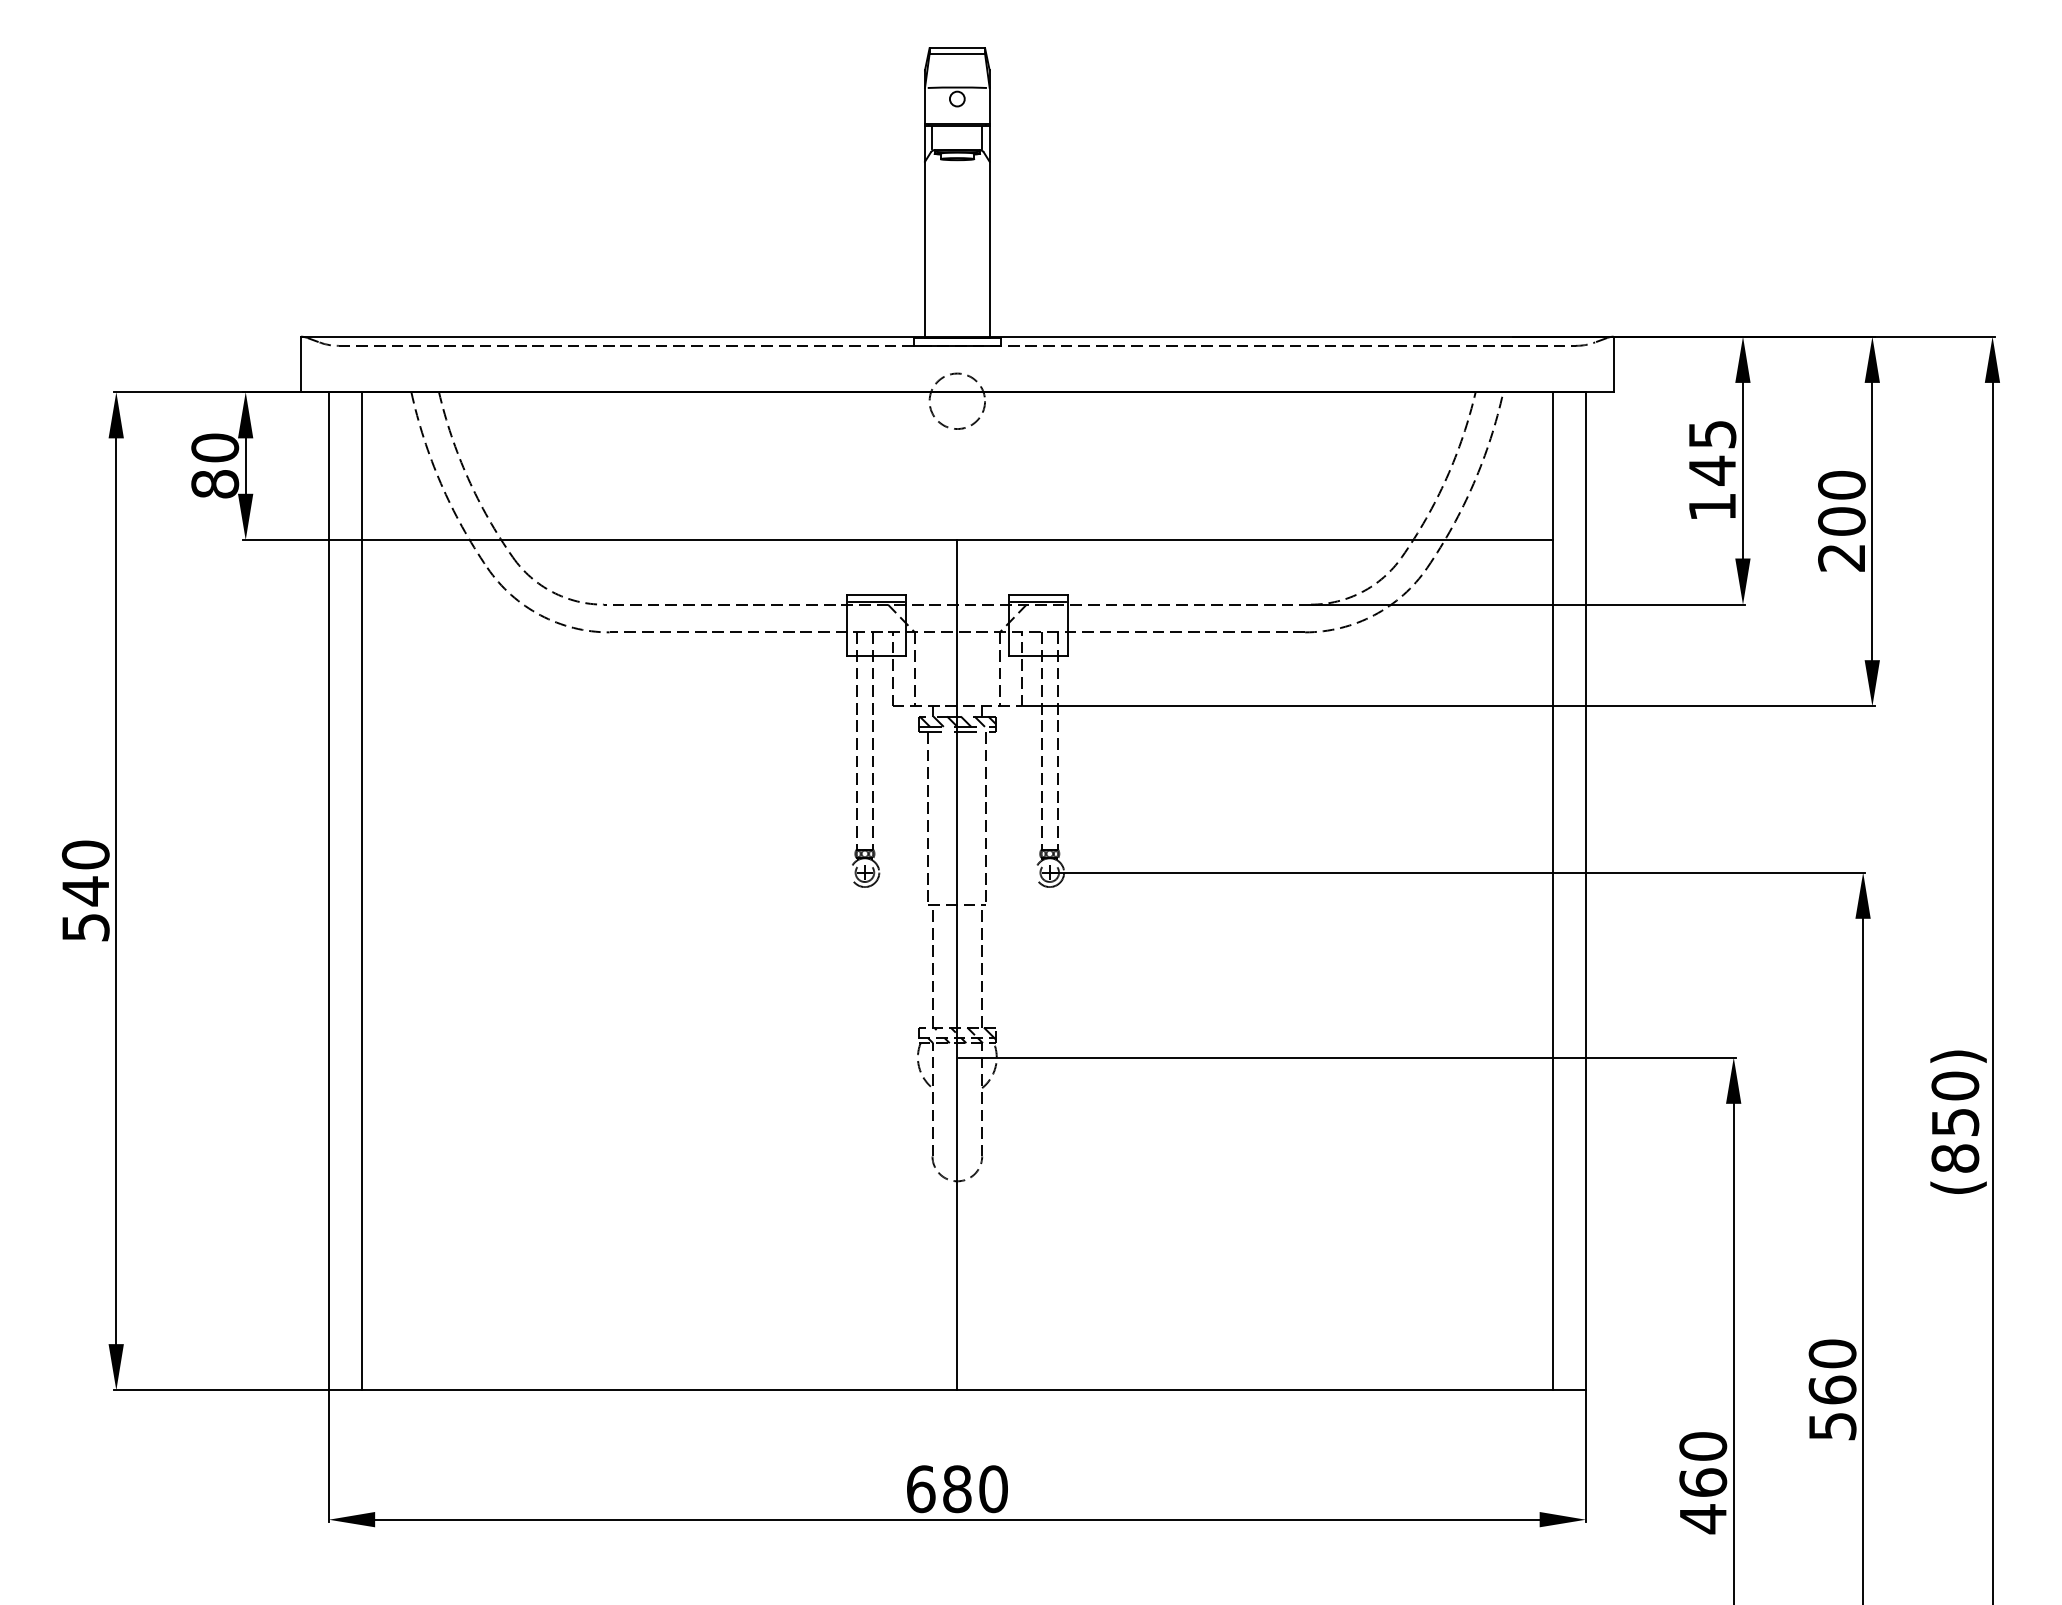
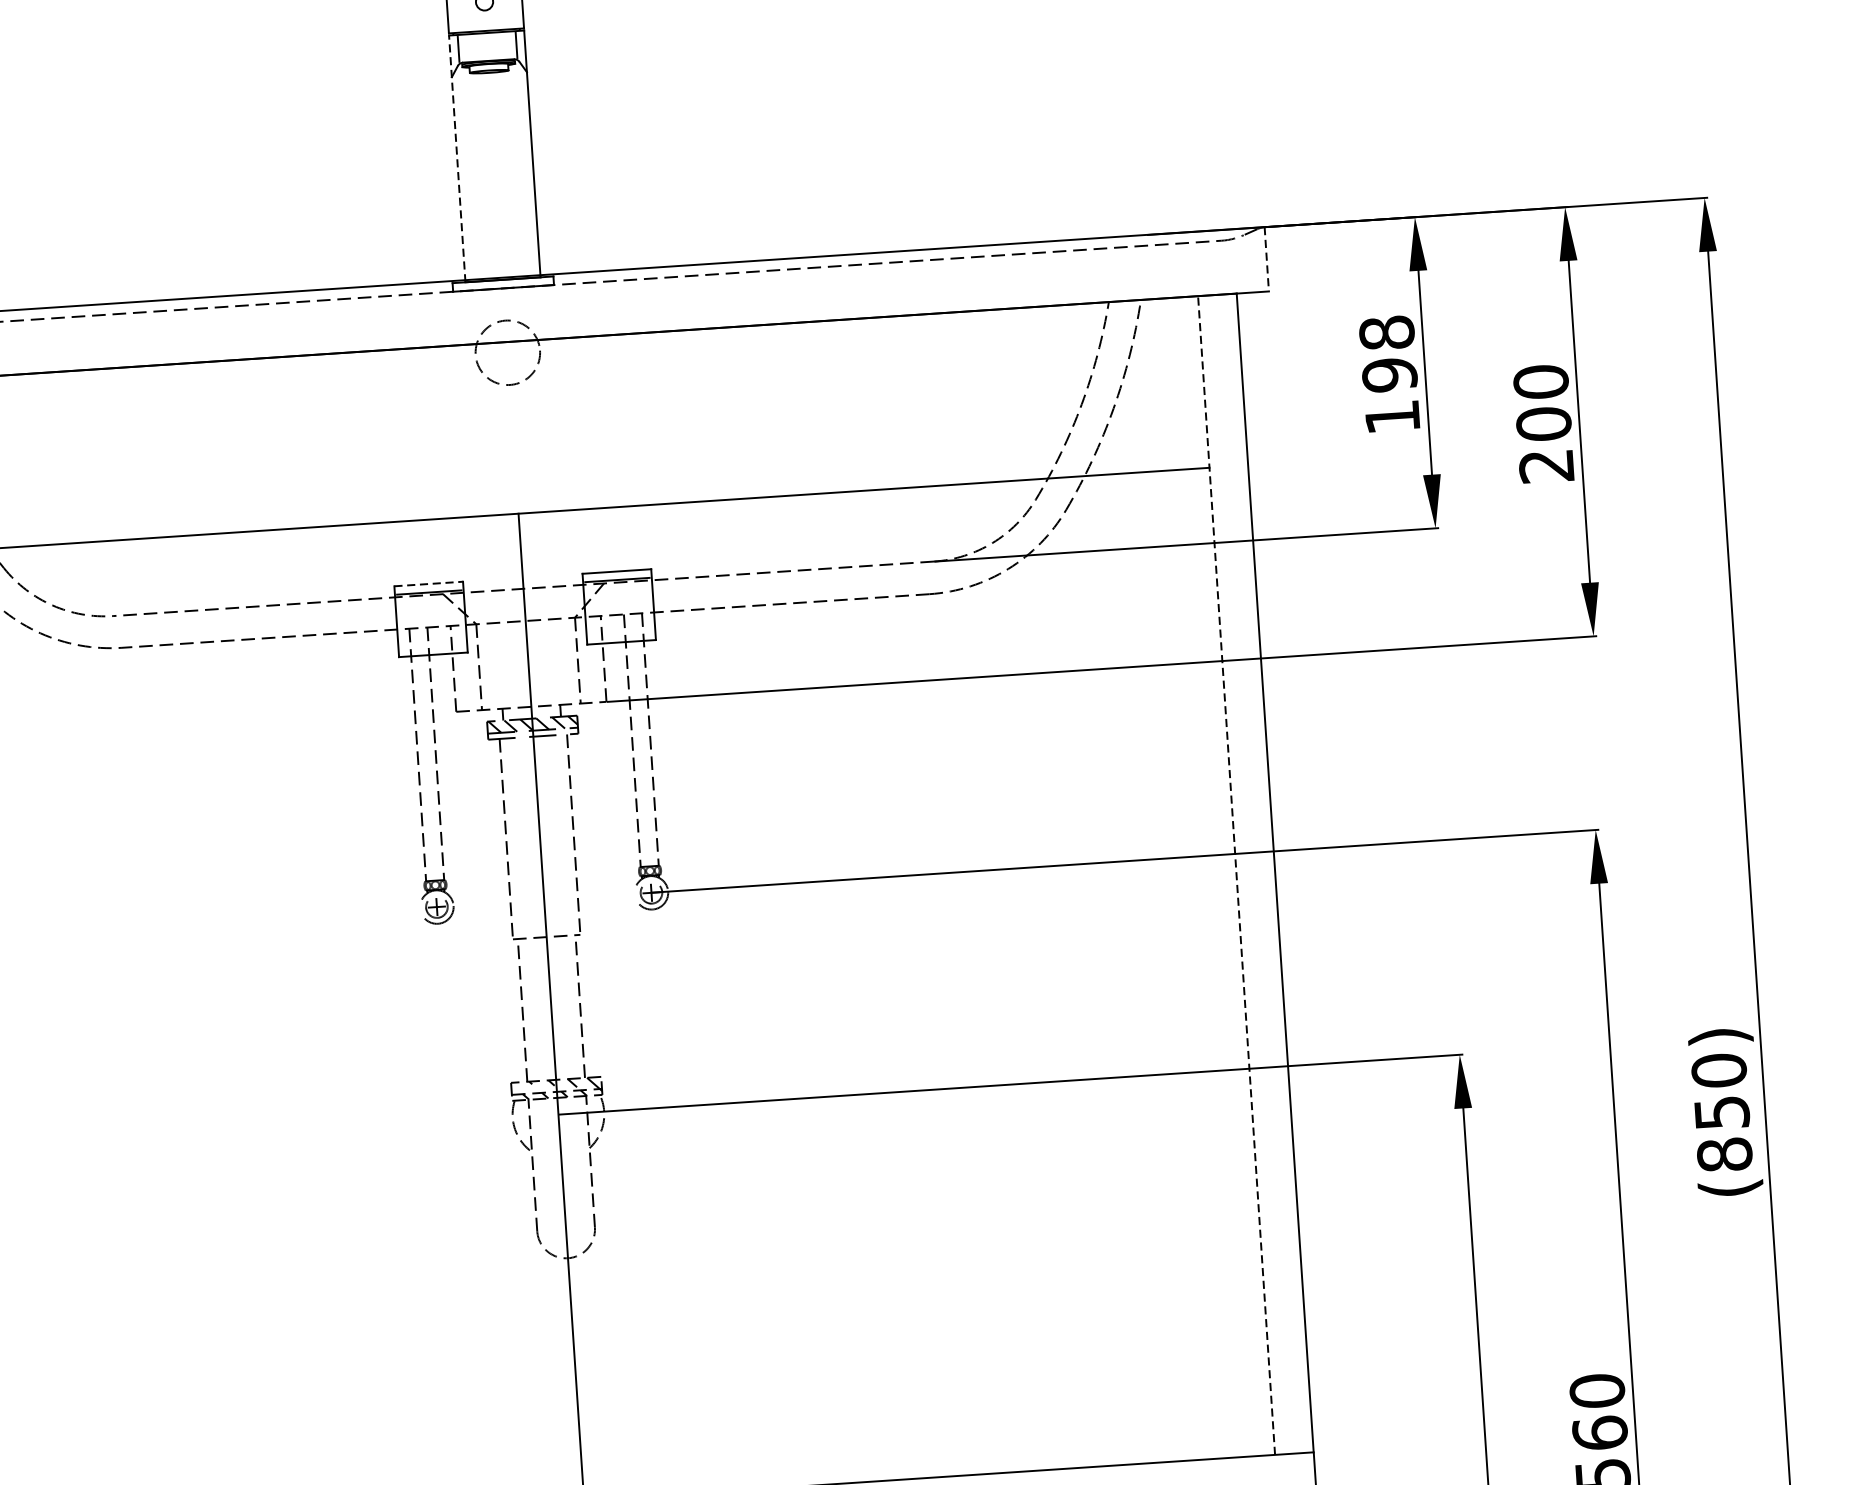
line: (925, 231) -> (457, 158), solid -> dashed
line: (1613, 364) -> (1266, 259), solid -> dashed
text: (1712, 452) -> (1388, 353), 145 -> 198
line: (876, 595) -> (428, 584), solid -> dashed
line: (1552, 890) -> (1236, 874), solid -> dashed

